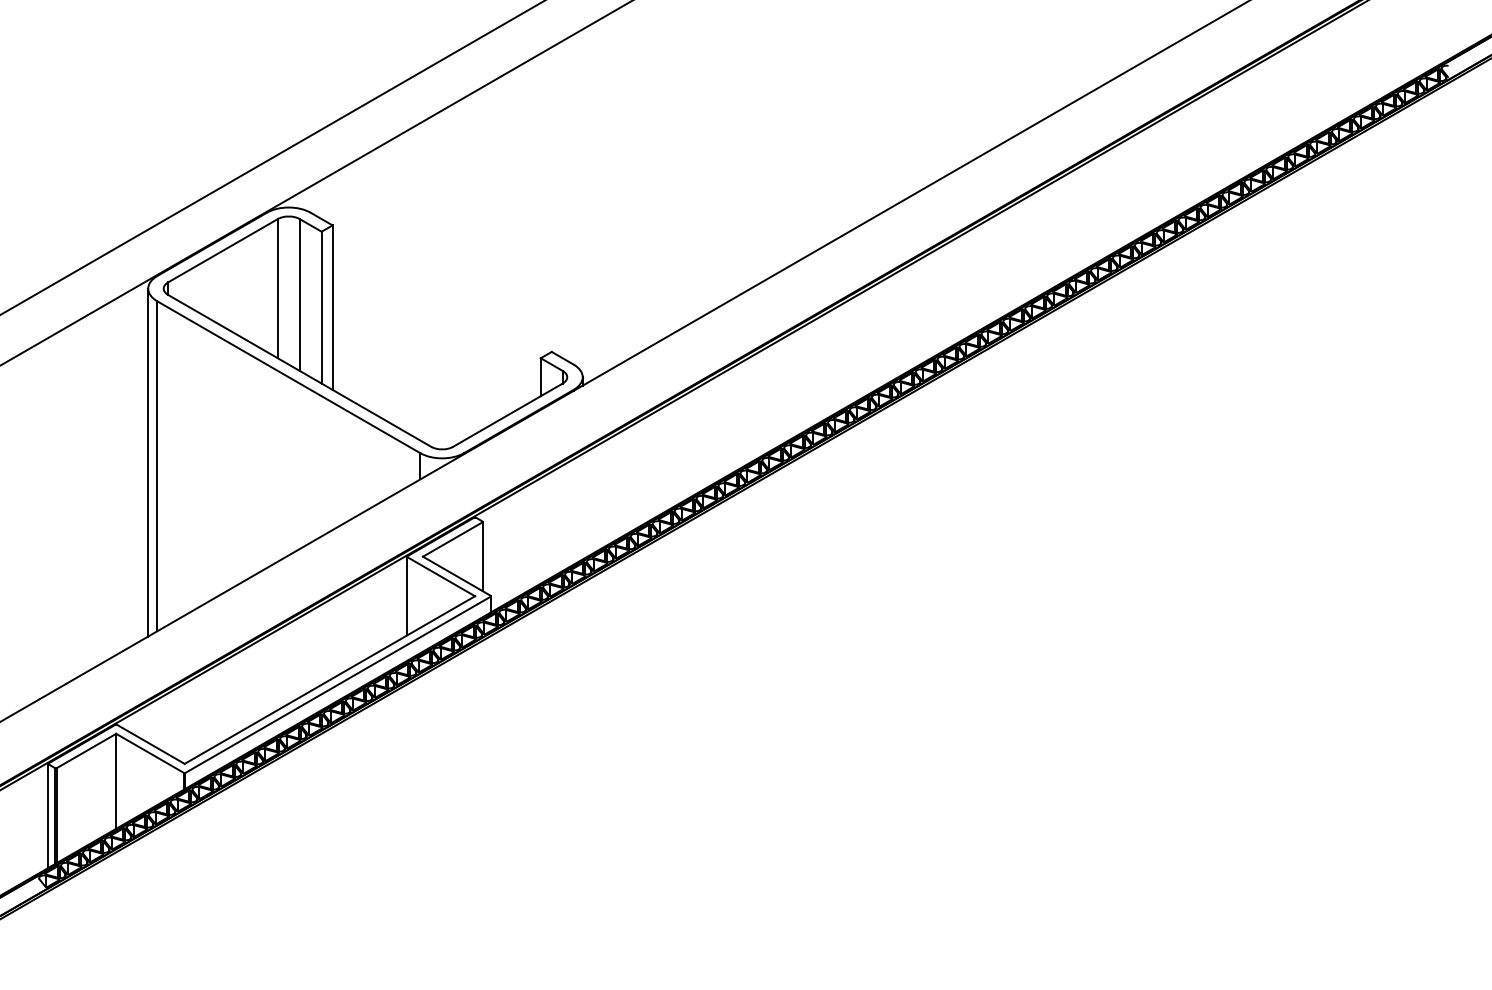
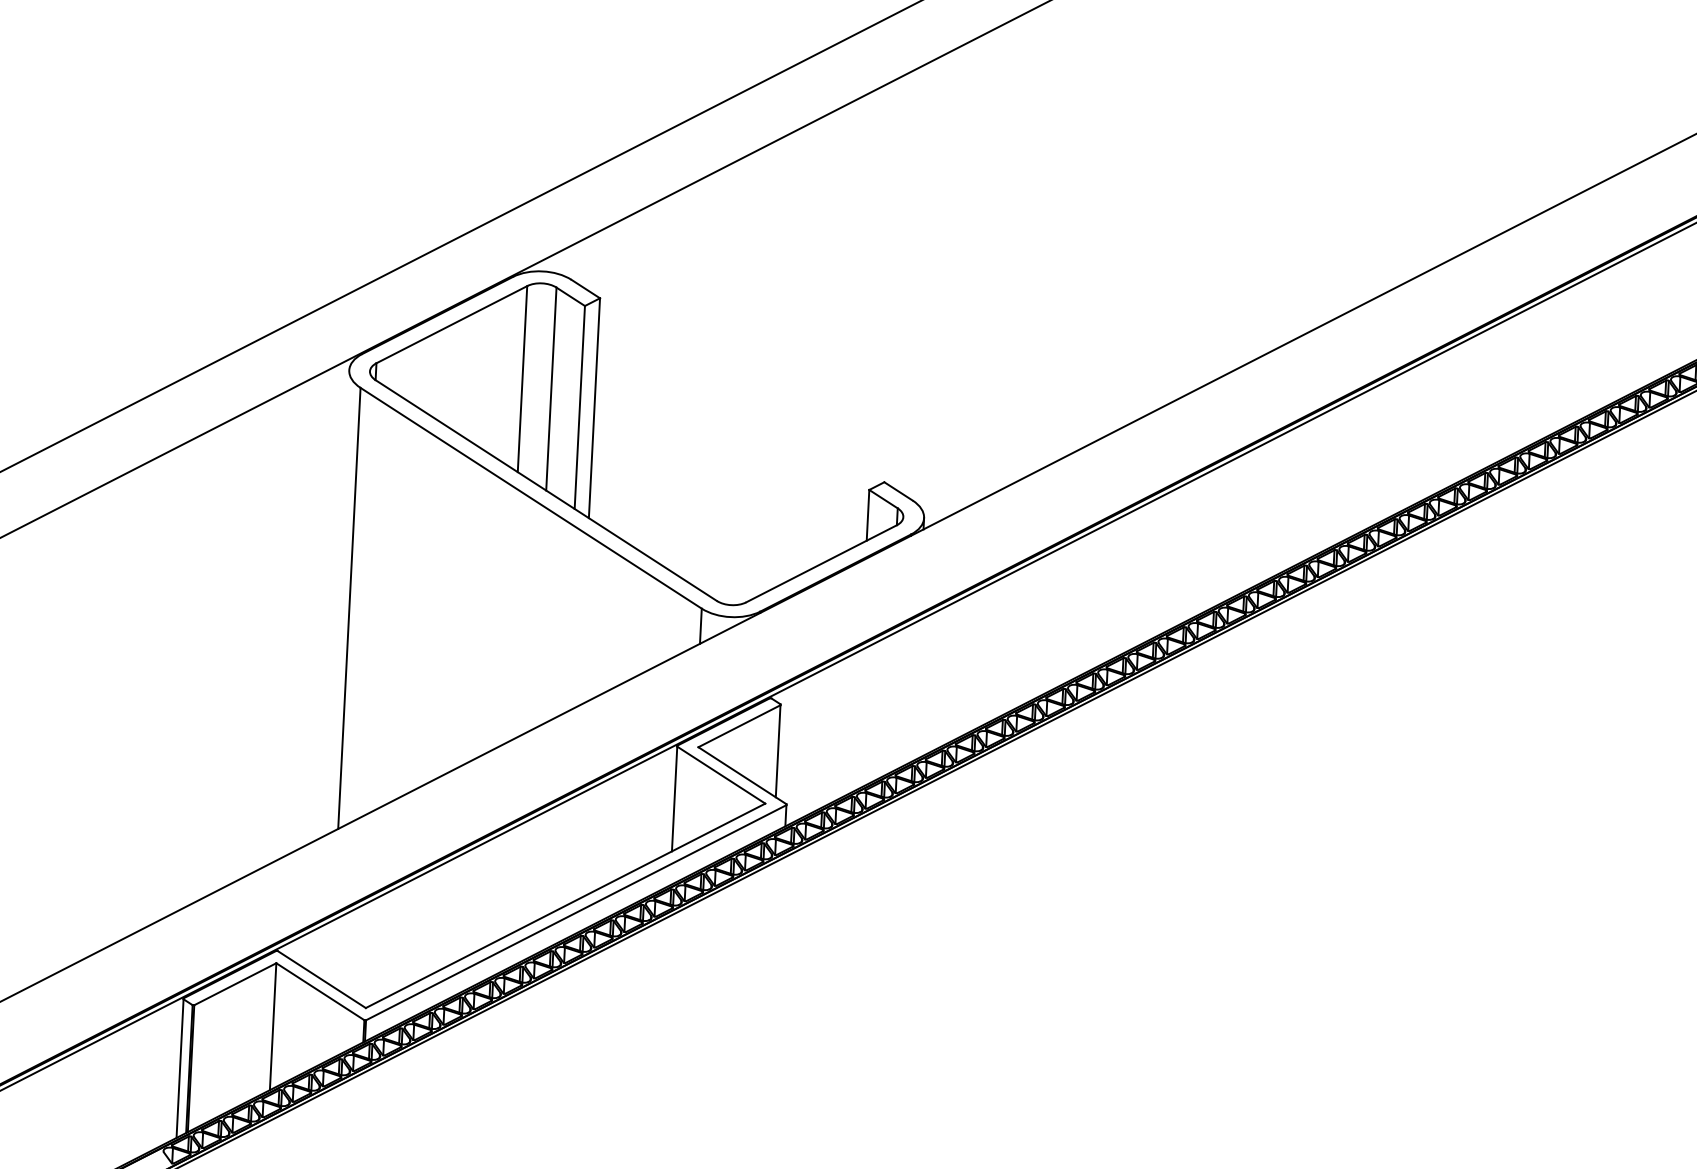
line: (148, 462) -> (337, 602), removed

